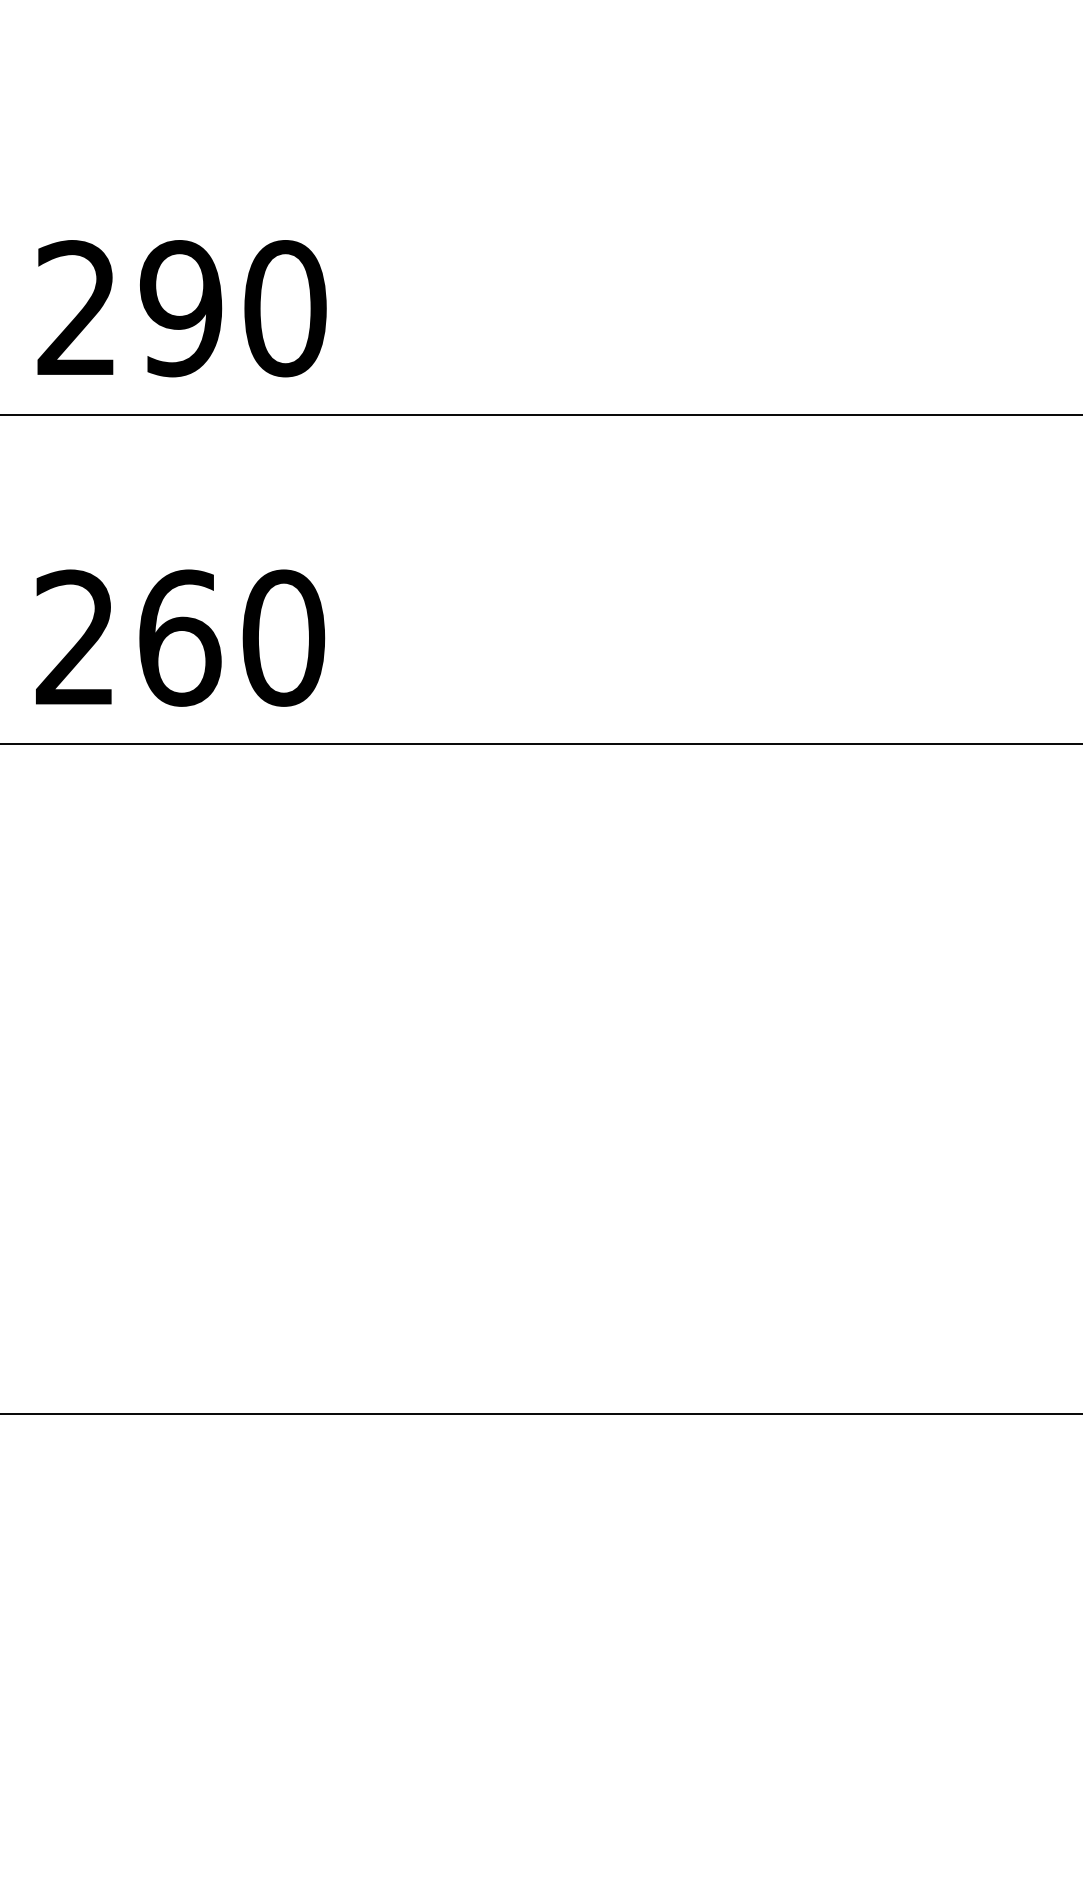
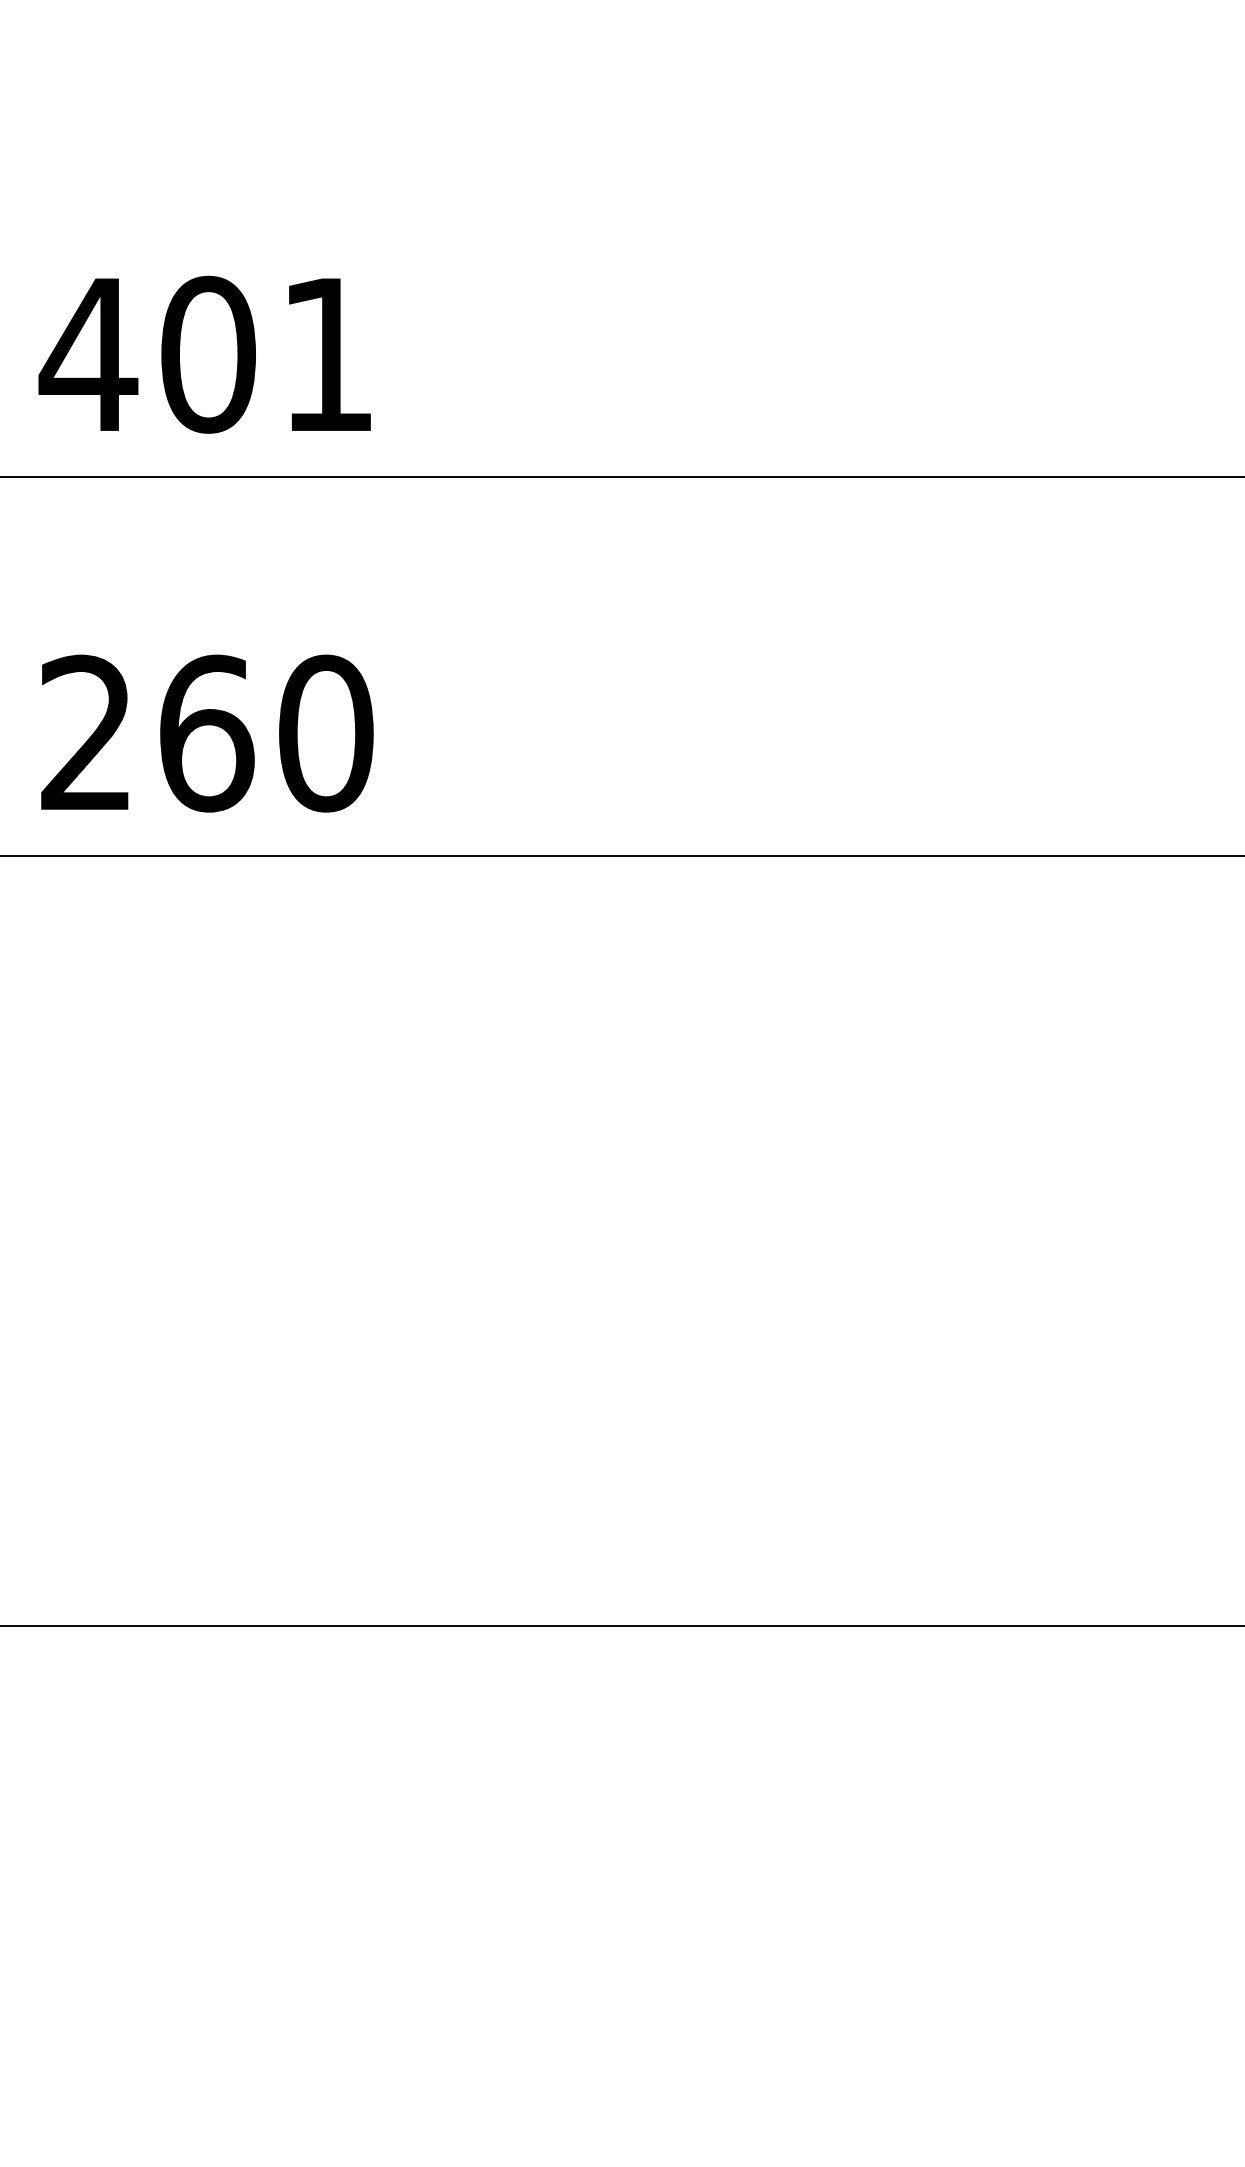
text: (179, 308) -> (206, 354), 290 -> 401

